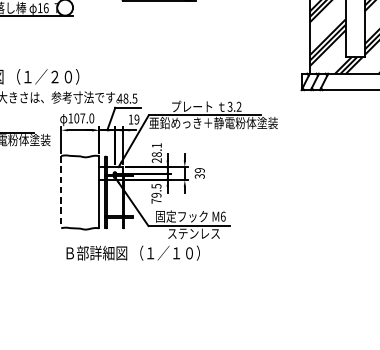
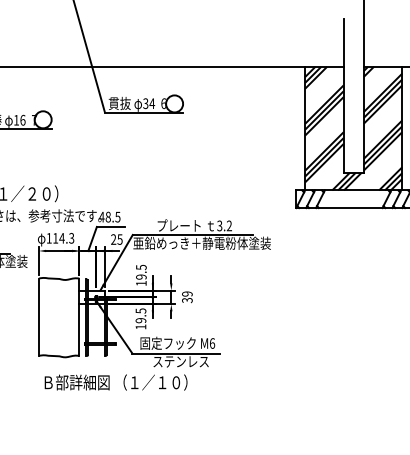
text: (84, 118) -> (63, 238), 107.0 -> 114.3
text: (133, 119) -> (116, 239), 19 -> 25
text: (156, 153) -> (141, 275), 28.1 -> 19.5
line: (61, 192) -> (39, 317), dashed -> solid
text: (156, 200) -> (140, 326), 79.5 -> 19.5

